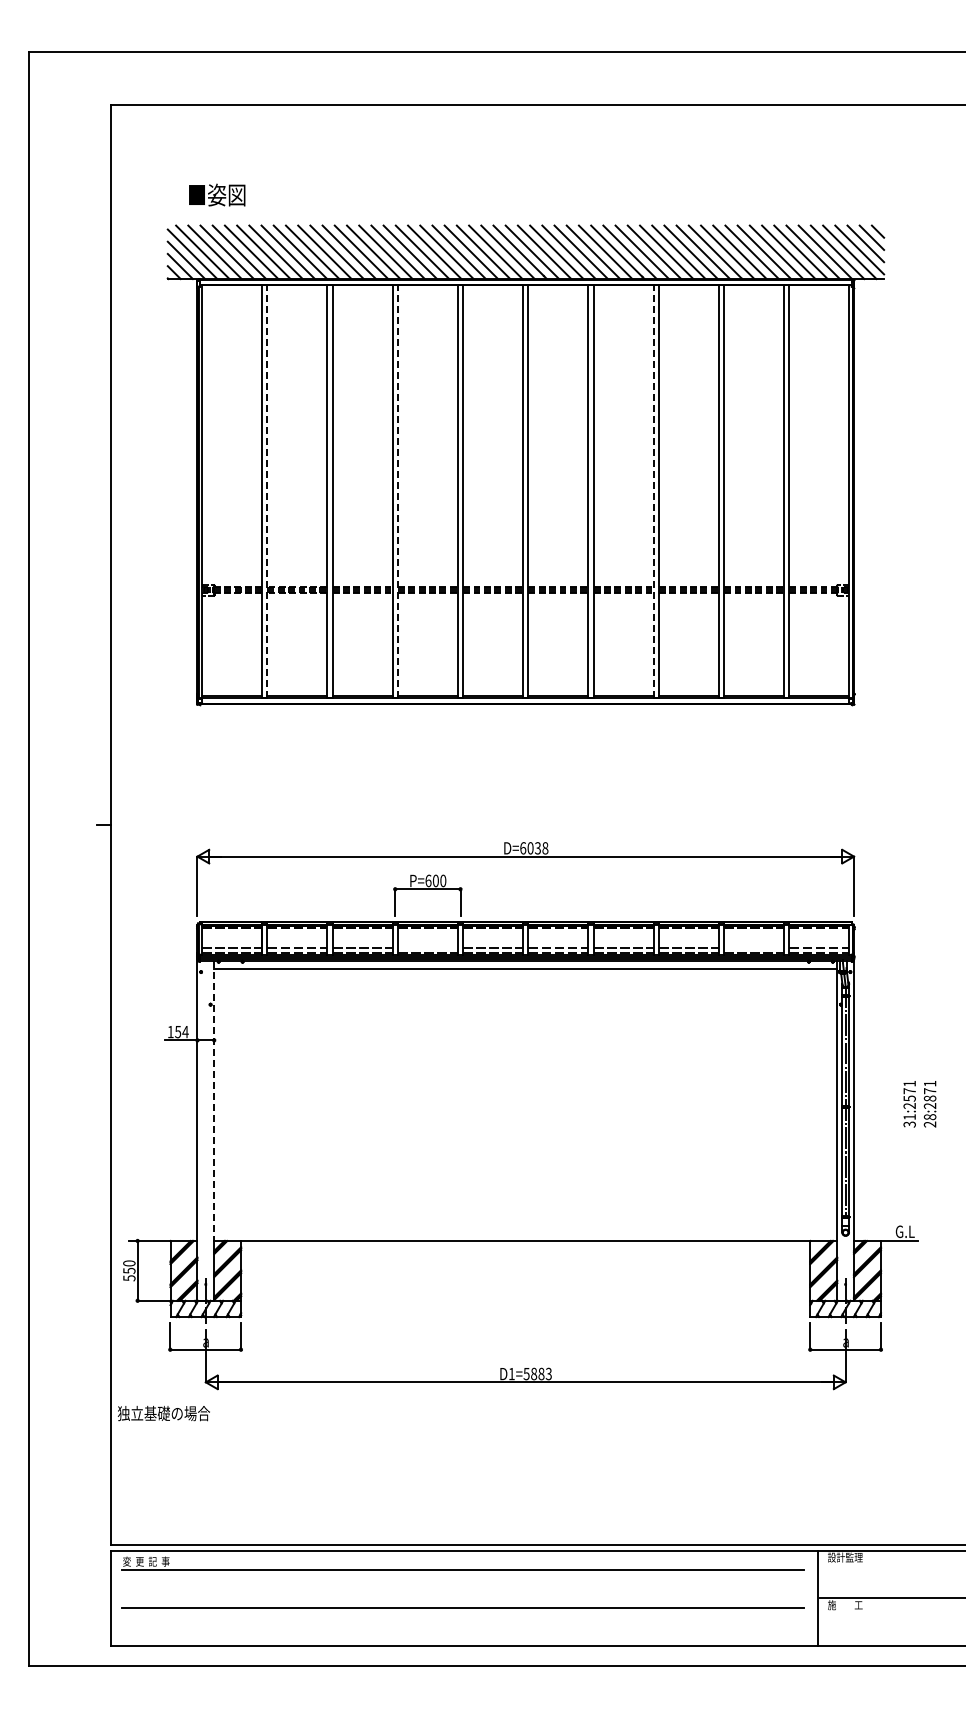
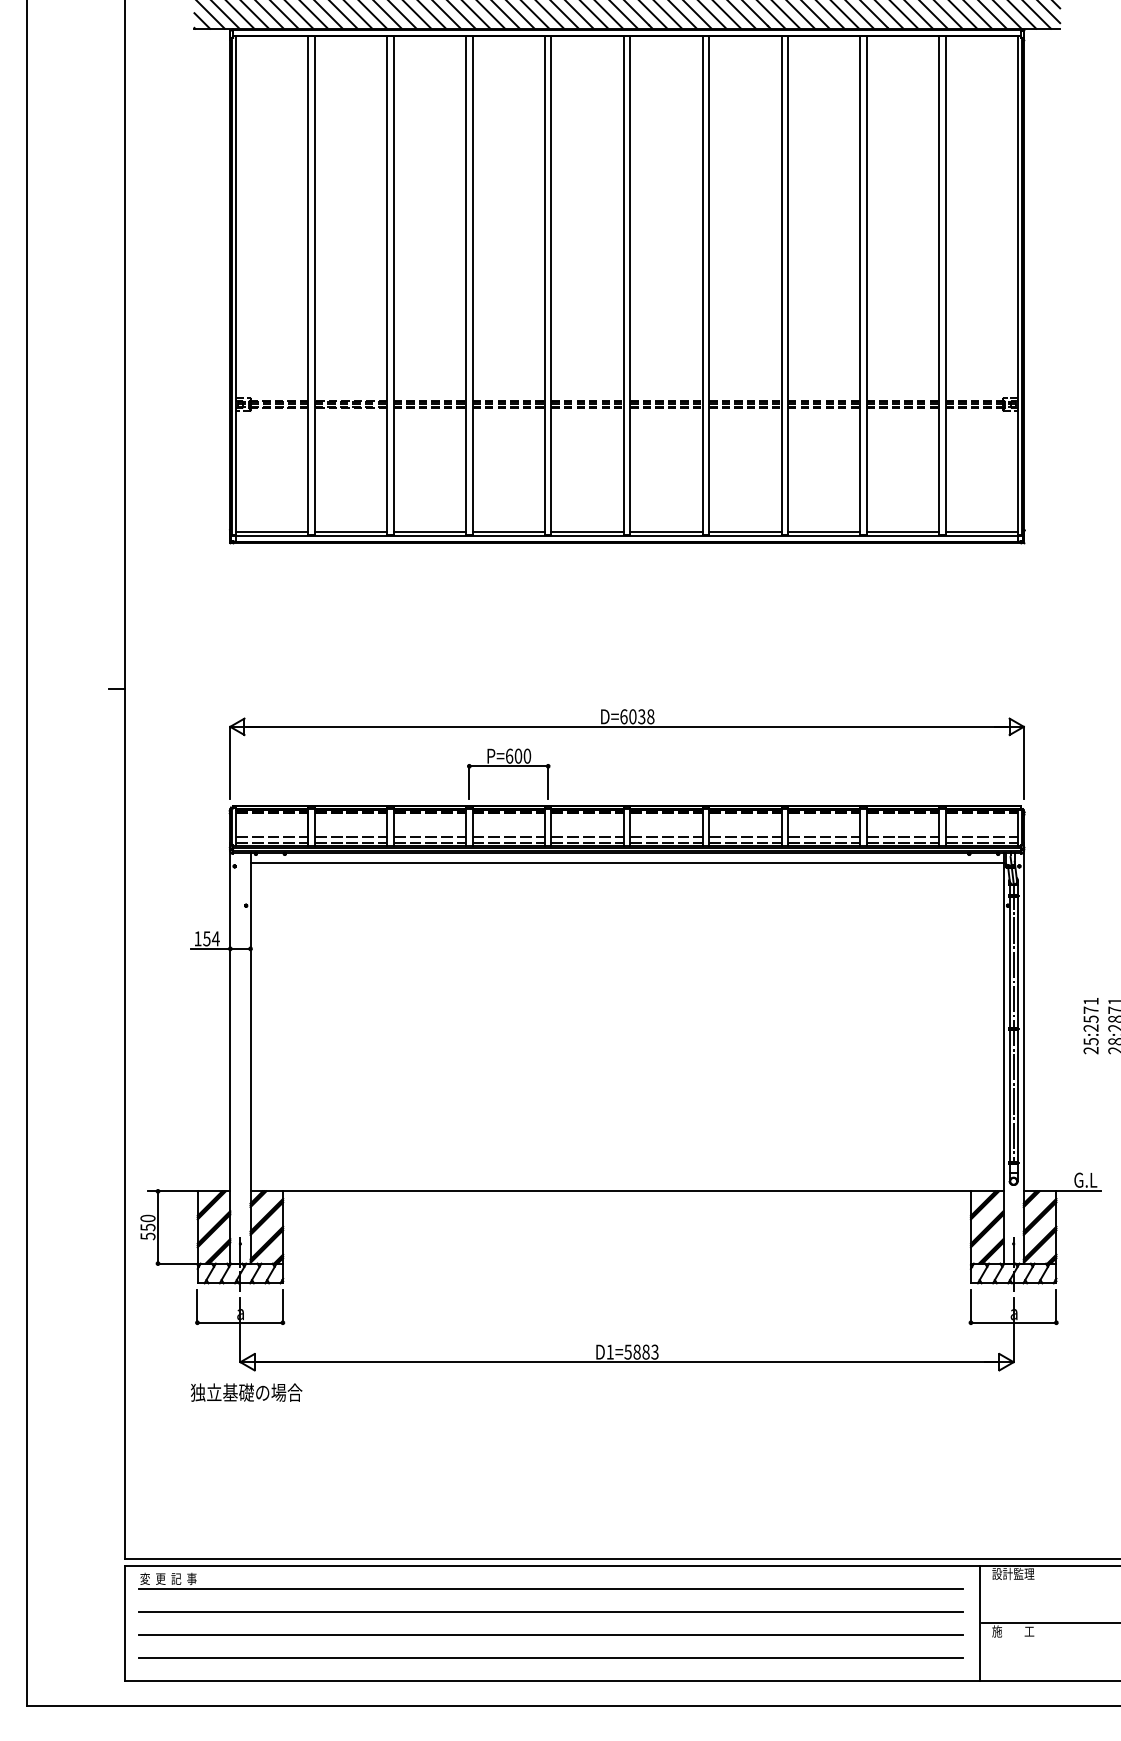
line: (267, 491) -> (314, 285), dashed -> solid
line: (397, 491) -> (472, 285), dashed -> solid
line: (653, 491) -> (781, 285), dashed -> solid
line: (427, 948) -> (508, 837), added
line: (754, 948) -> (903, 837), added
line: (214, 1101) -> (250, 1022), dashed -> solid
text: (909, 1120) -> (1090, 1045), 31:2571 -> 25:2571
text: (163, 1413) -> (246, 1392), moved
line: (462, 1588) -> (550, 1611), added
line: (462, 1627) -> (550, 1658), added

